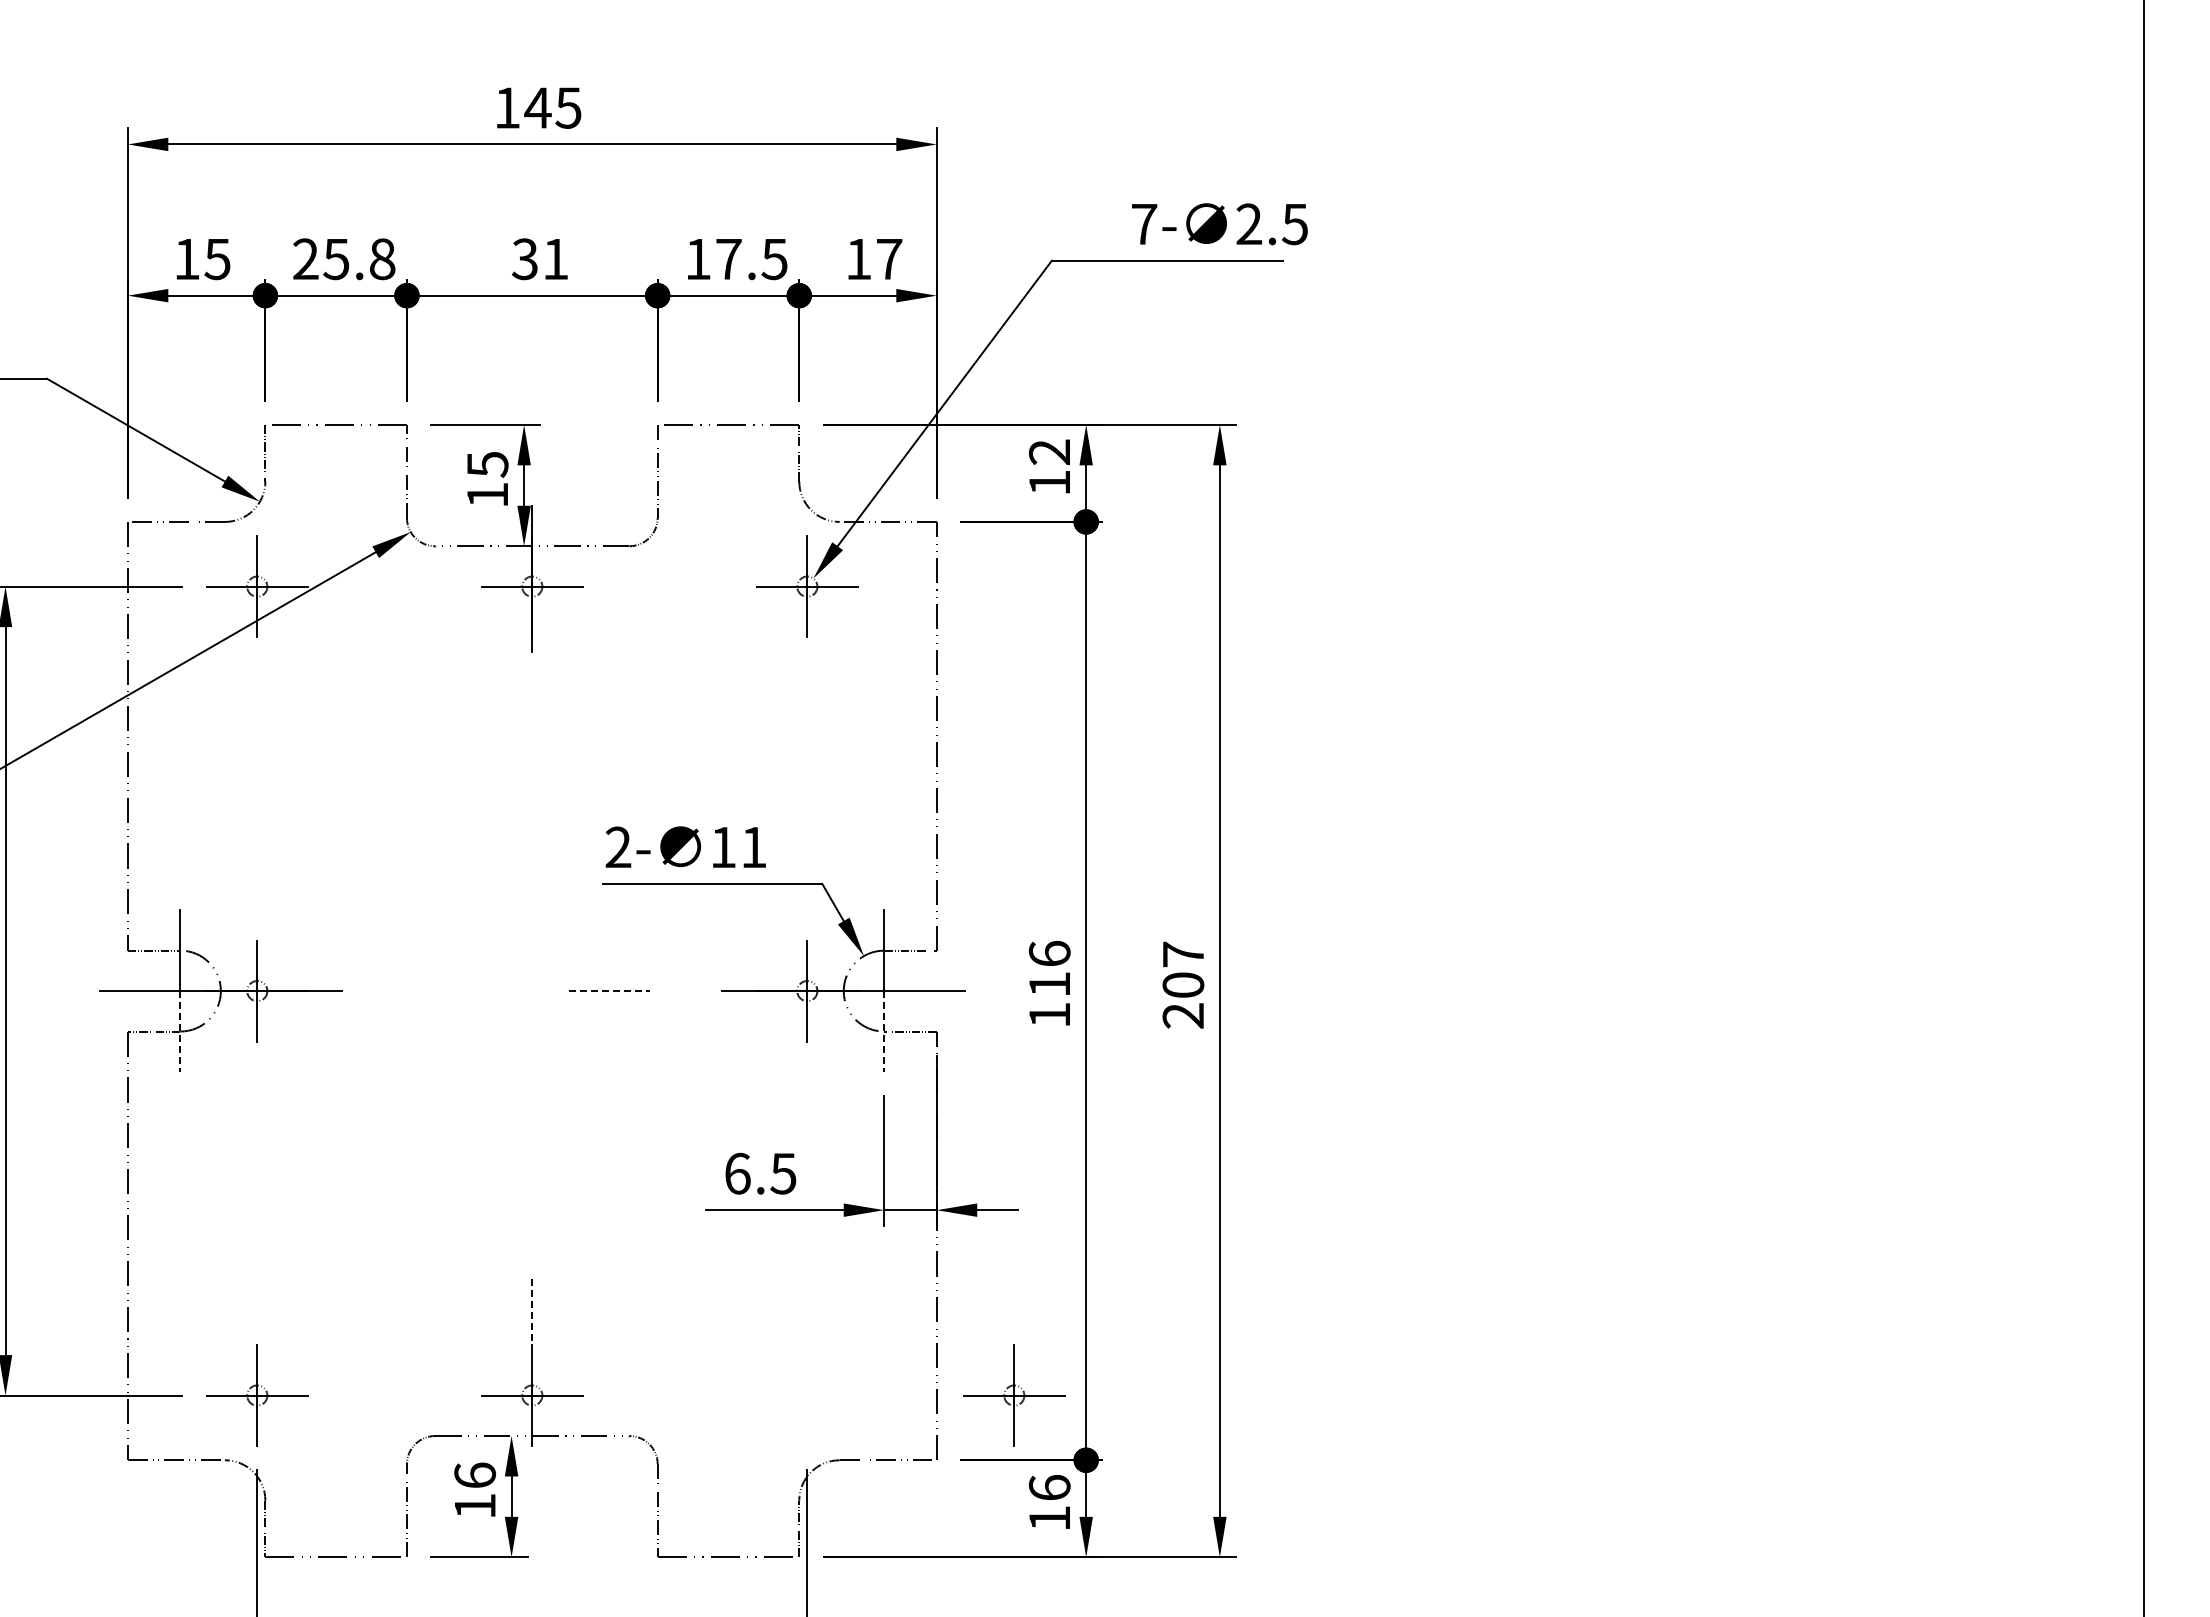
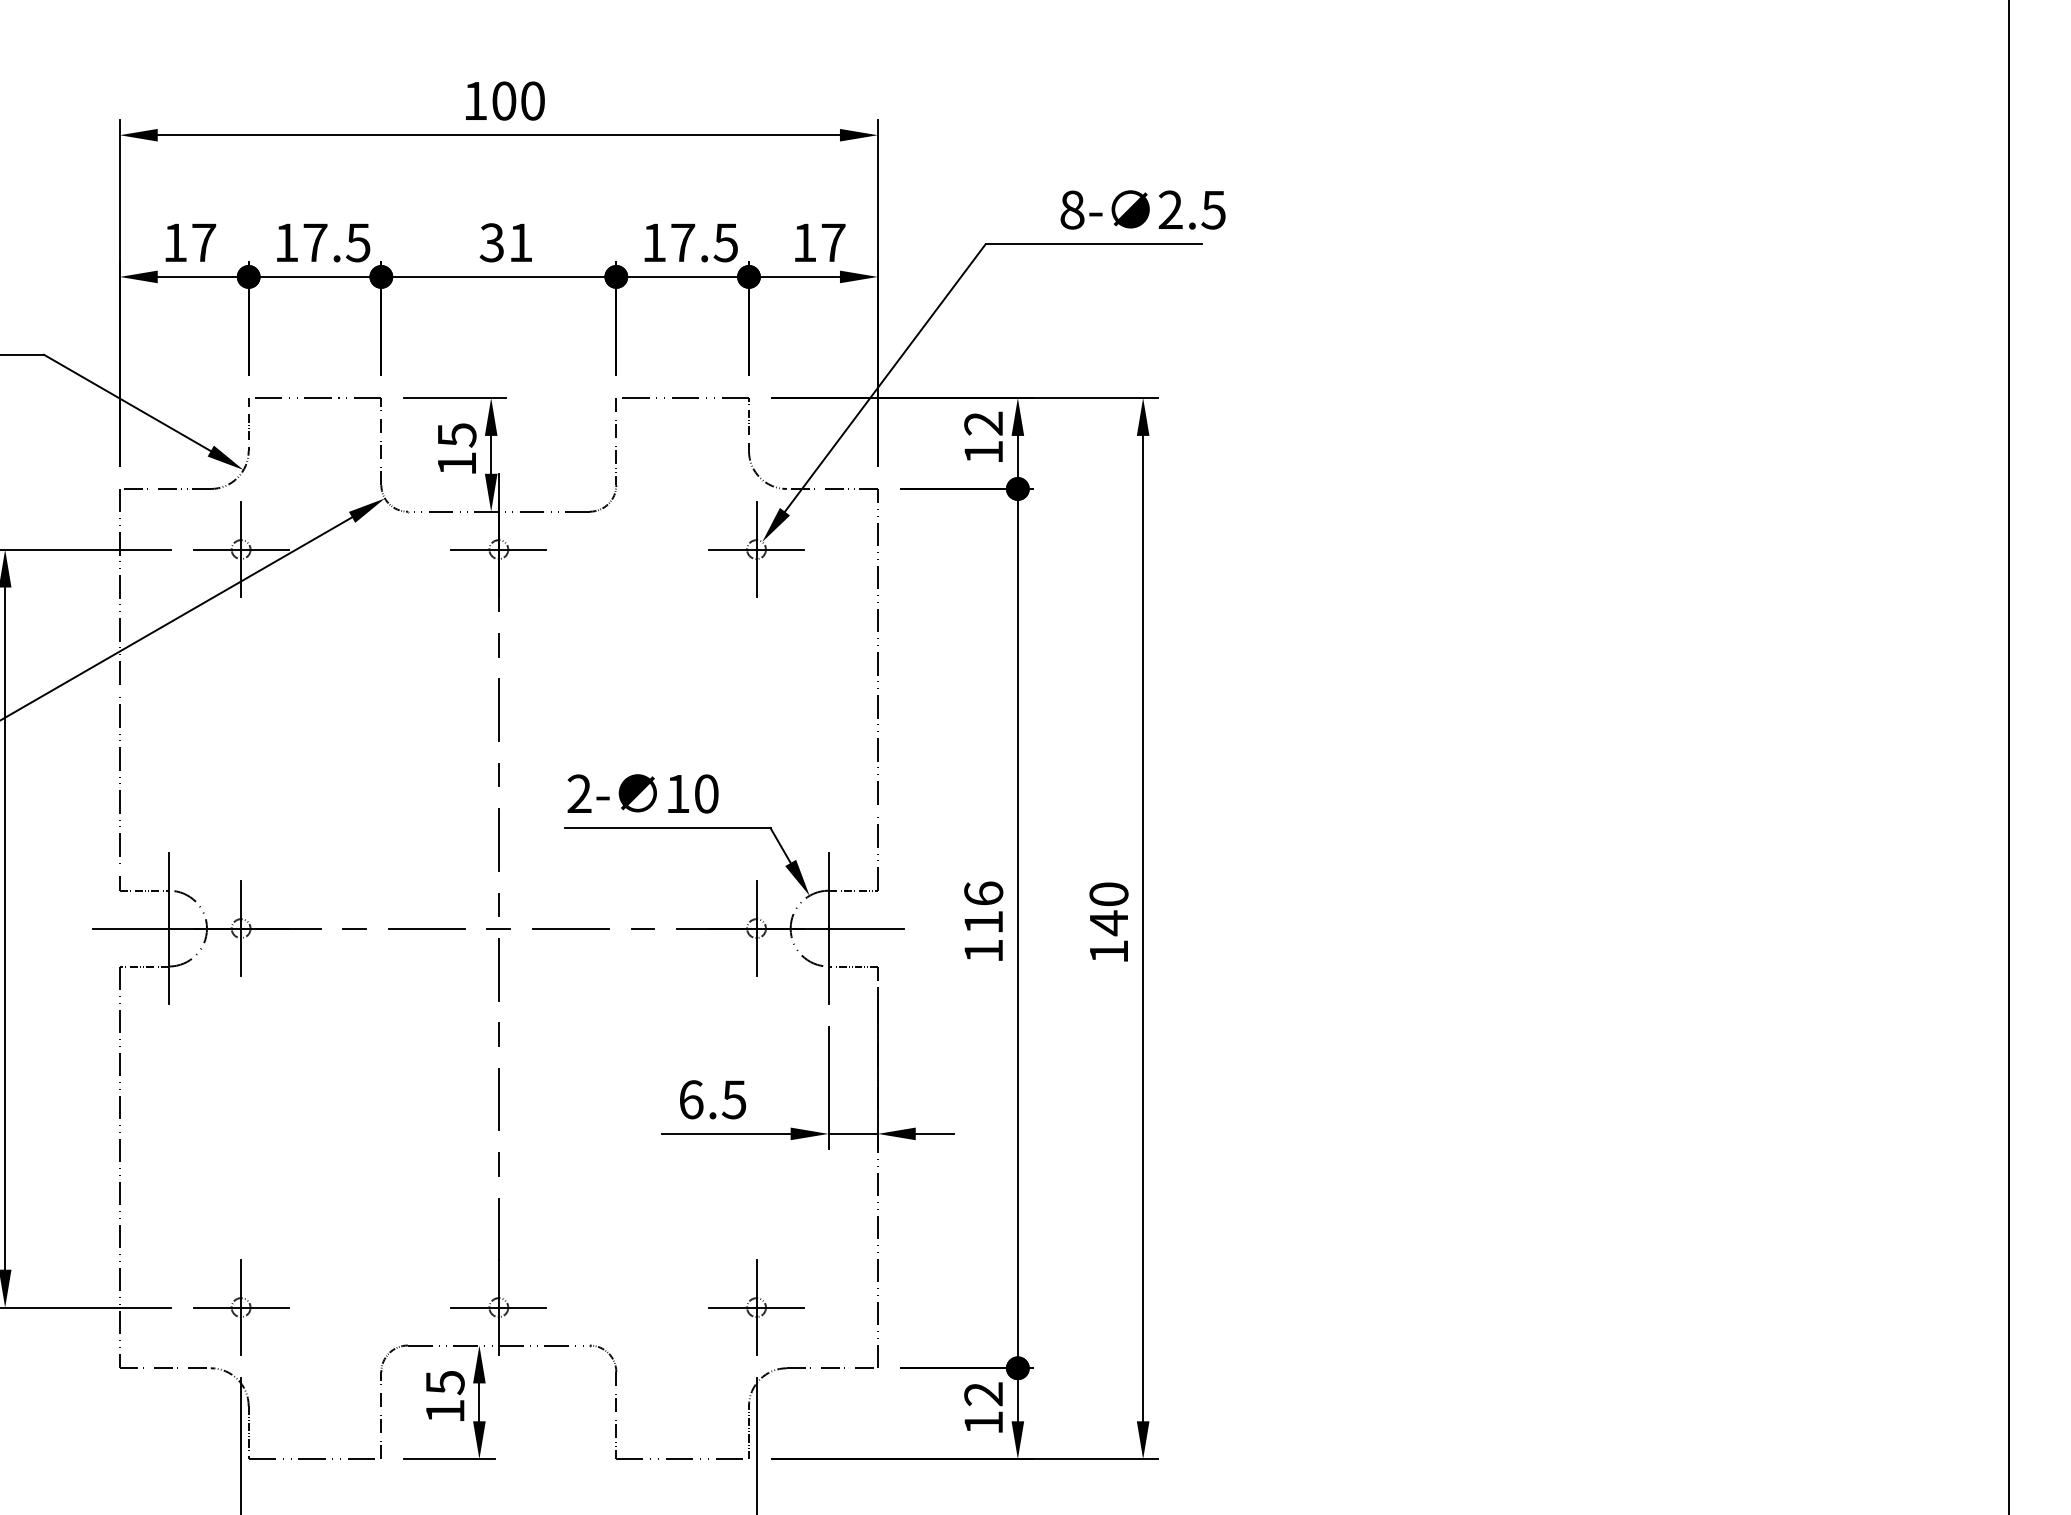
text: (552, 107) -> (517, 100), 145 -> 100
text: (1144, 224) -> (1072, 210), 7- -> 8-
text: (217, 259) -> (203, 243), 15 -> 17
text: (344, 259) -> (322, 243), 25.8 -> 17.5
line: (532, 688) -> (499, 645), added
line: (532, 757) -> (499, 709), added
line: (532, 827) -> (499, 775), added
text: (753, 847) -> (706, 794), 11 -> 10
line: (532, 896) -> (499, 839), added
line: (532, 965) -> (499, 904), added
text: (1183, 984) -> (1109, 922), 207 -> 140
line: (378, 991) -> (354, 928), added
line: (455, 991) -> (426, 928), added
line: (532, 991) -> (499, 928), added
line: (609, 991) -> (571, 928), dashed -> solid
line: (685, 991) -> (642, 928), added
line: (180, 1032) -> (169, 967), dashed -> solid
line: (884, 1032) -> (828, 967), dashed -> solid
line: (532, 1034) -> (499, 969), added
line: (532, 1104) -> (499, 1034), added
line: (532, 1173) -> (499, 1099), added
line: (532, 1242) -> (499, 1164), added
line: (532, 1312) -> (499, 1229), dashed -> solid
part: (1014, 1395) -> (756, 1307), moved
text: (475, 1475) -> (445, 1382), 16 -> 15
text: (1049, 1487) -> (983, 1393), 16 -> 12

